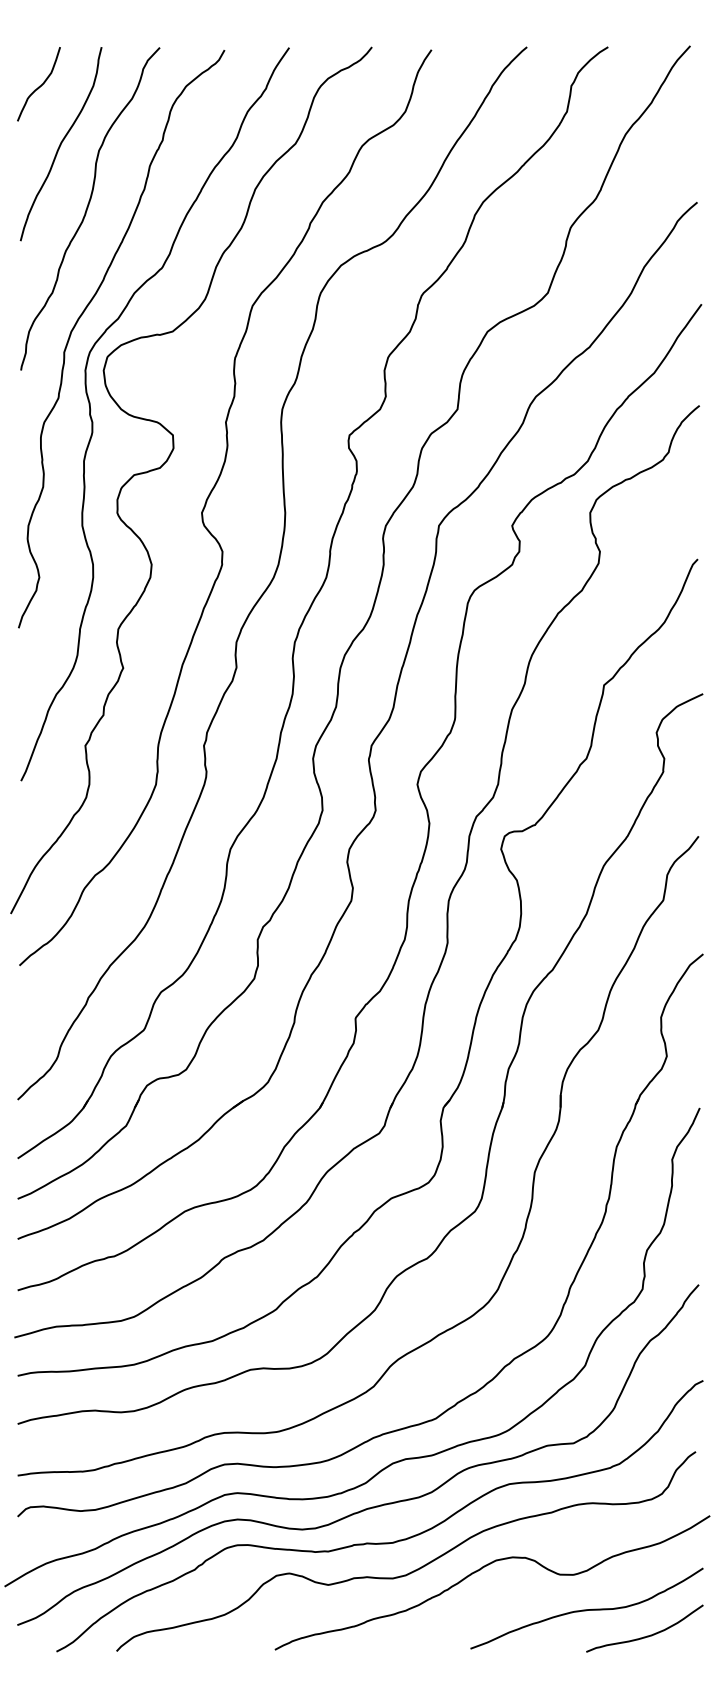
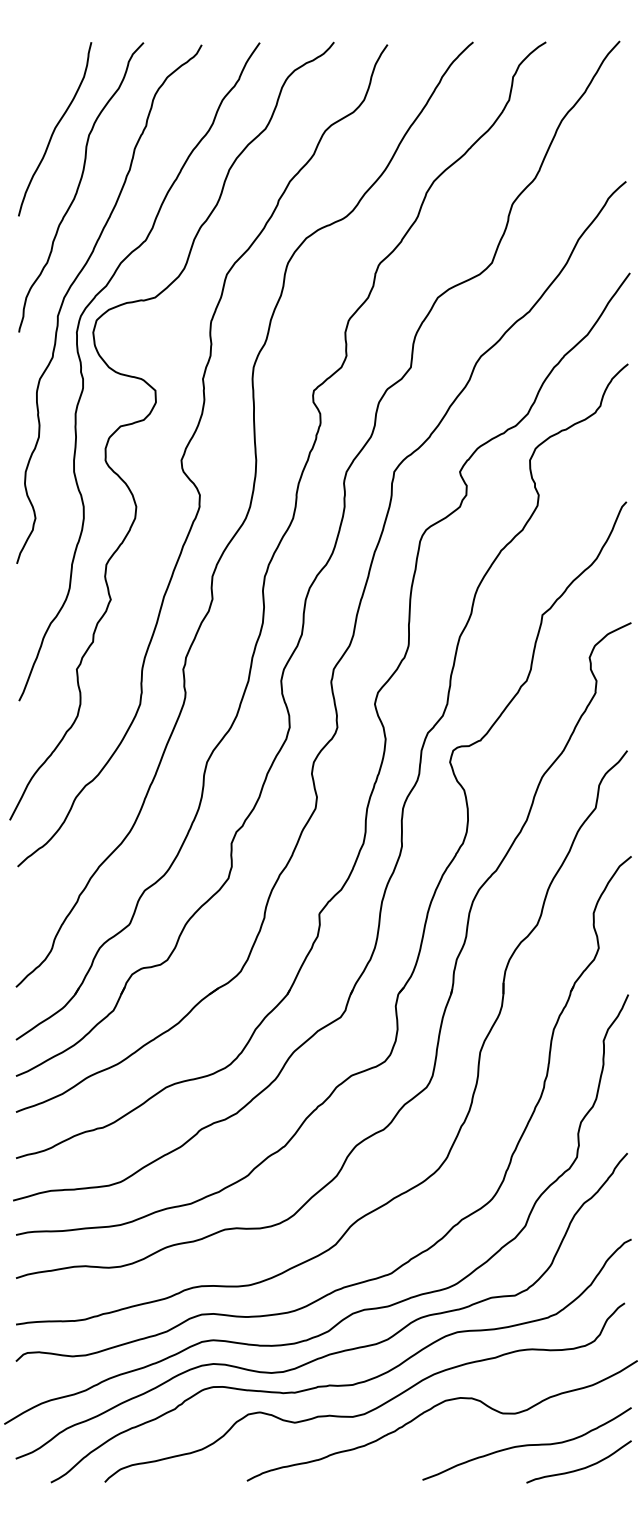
curve: (39, 85) -> (35, 76), removed

